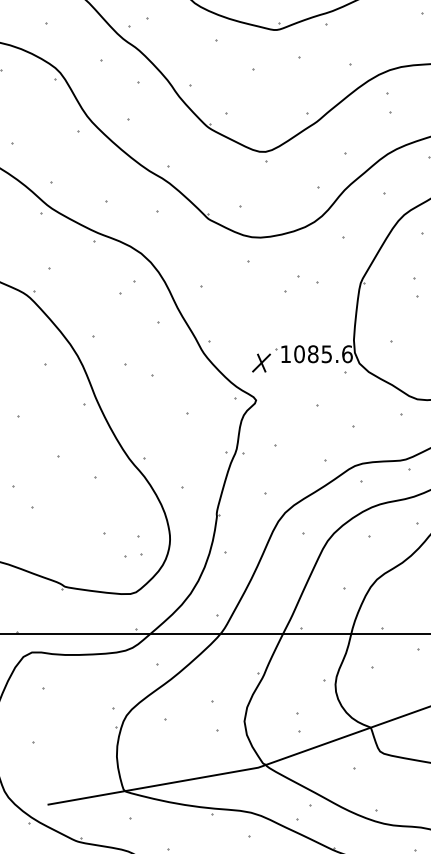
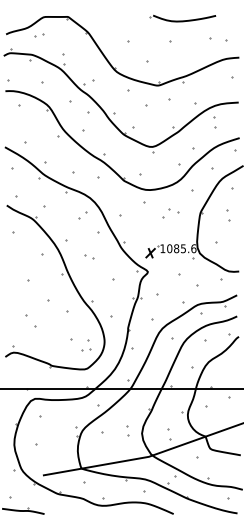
part: (140, 369) -> (89, 256), size x0.62
part: (215, 715) -> (127, 430), size x0.62

